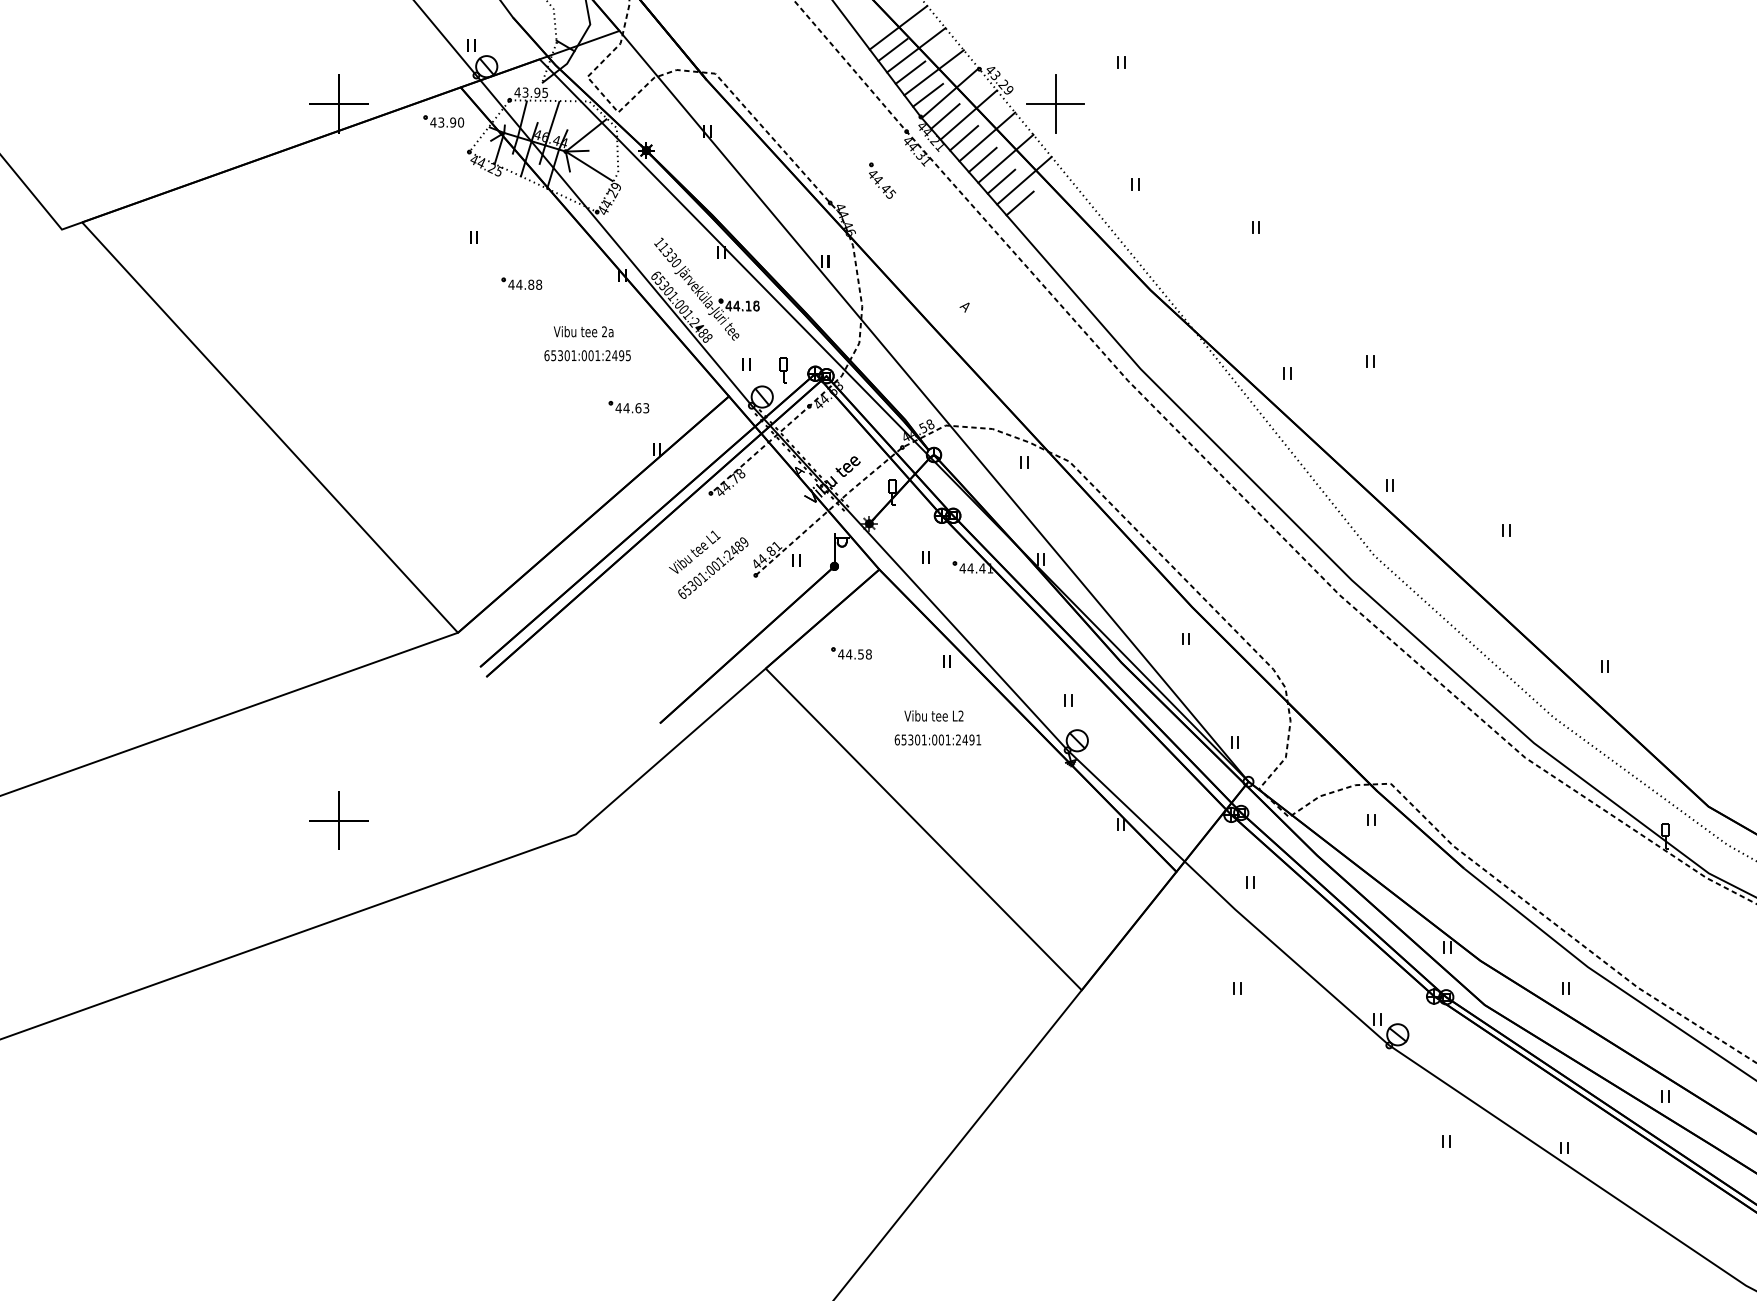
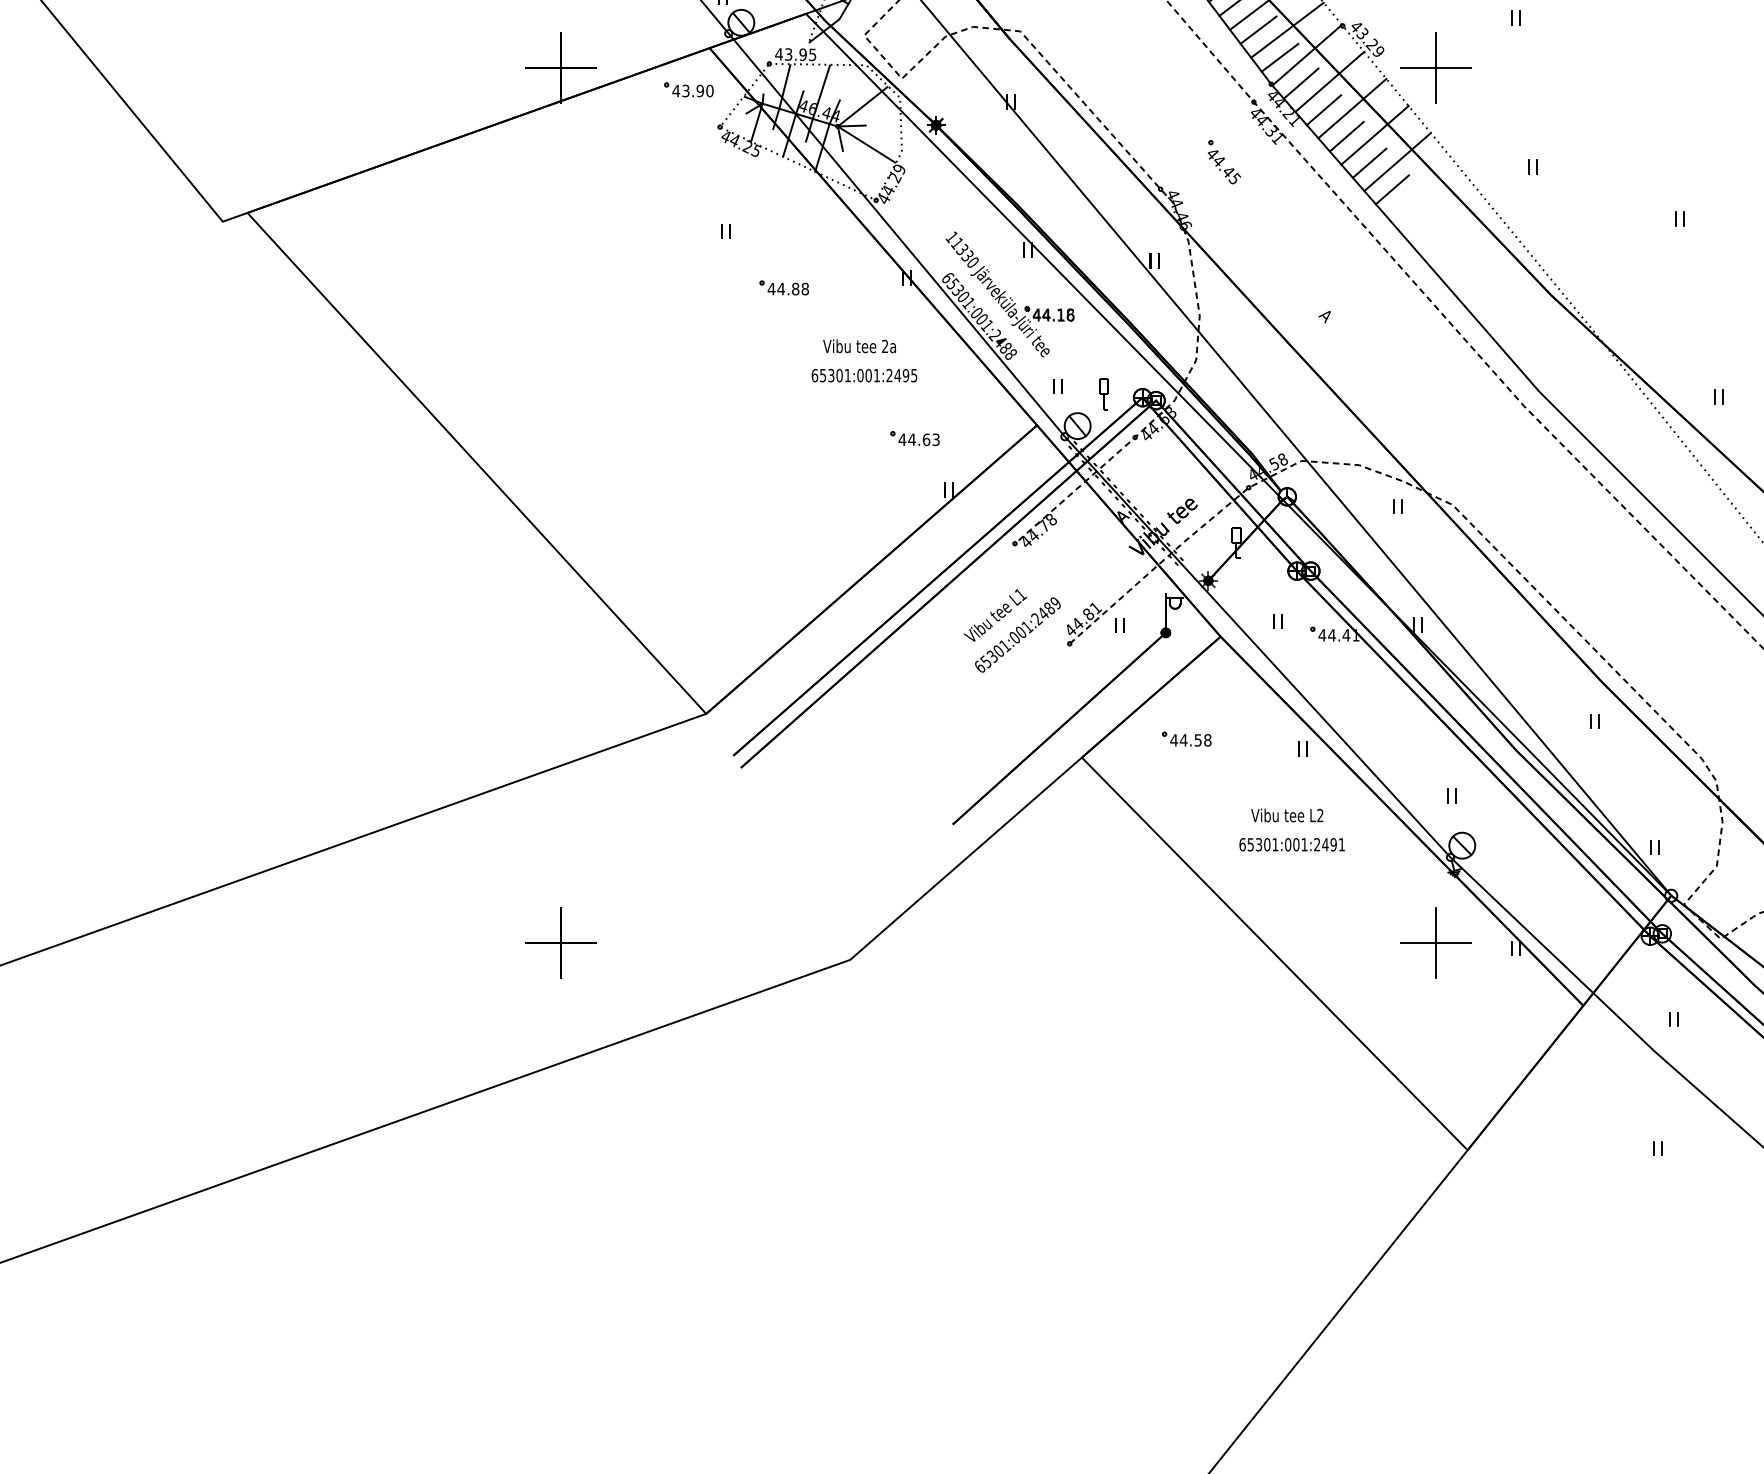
part: (1055, 820) -> (1435, 943), added

